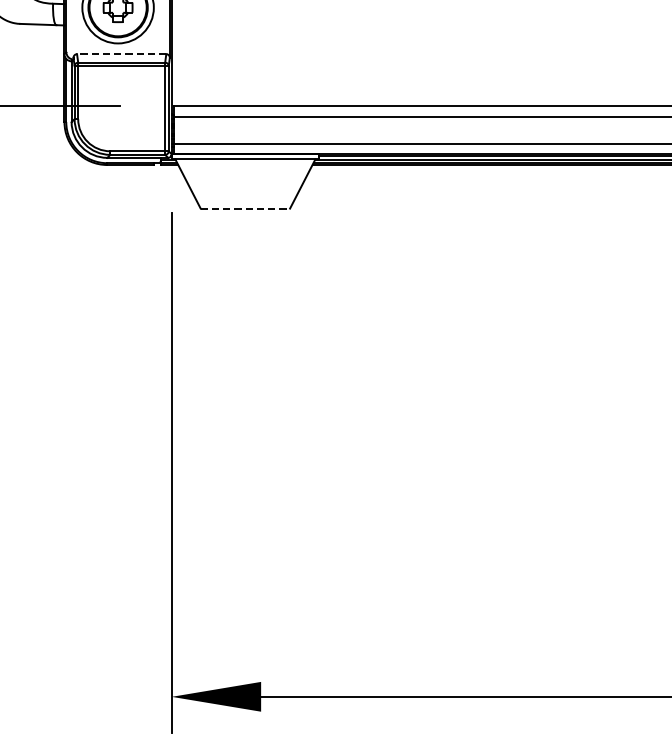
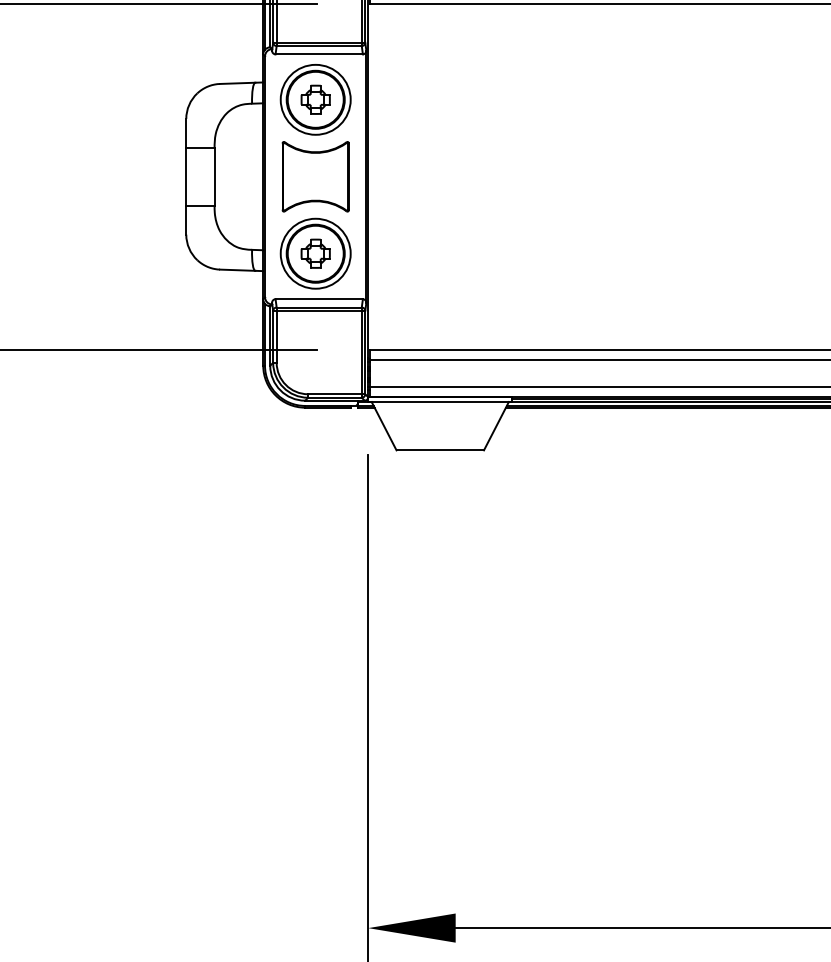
line: (121, 54) -> (319, 299), dashed -> solid
line: (245, 208) -> (440, 450), dashed -> solid

